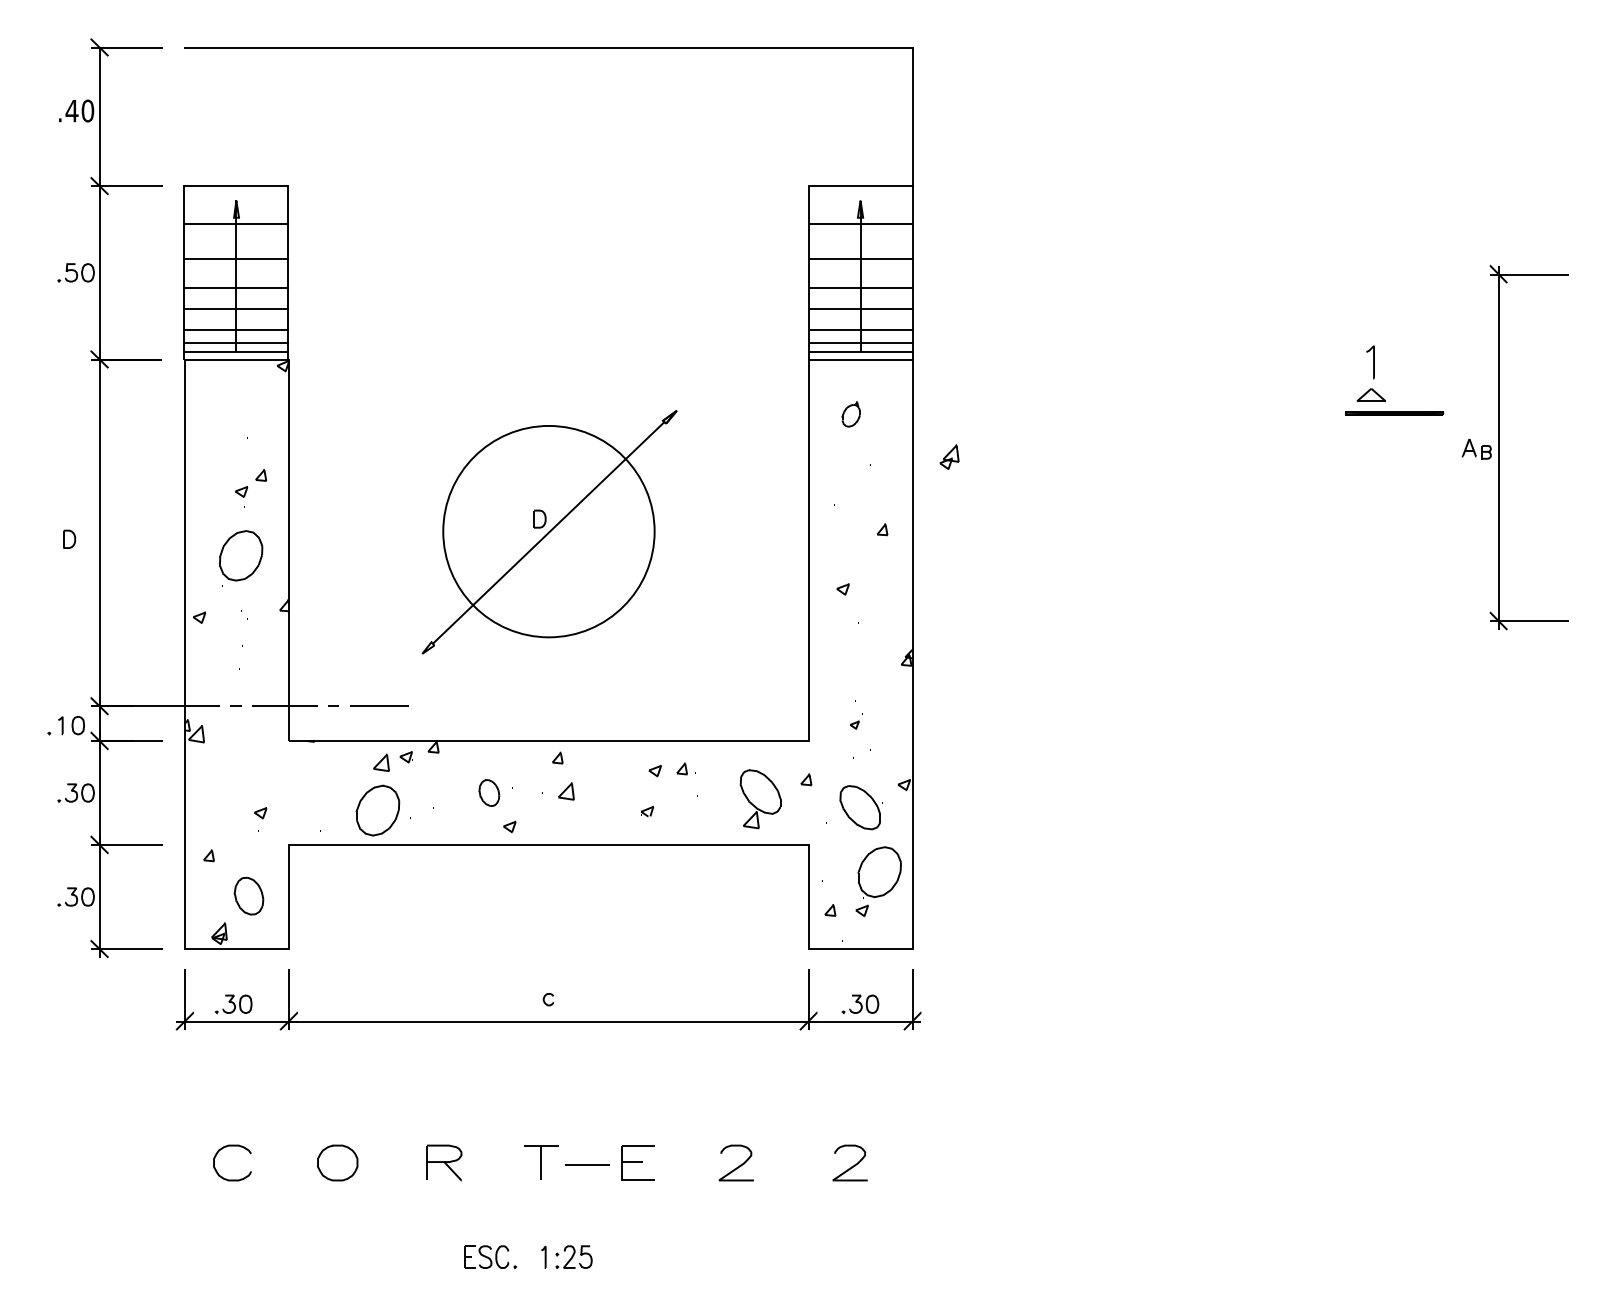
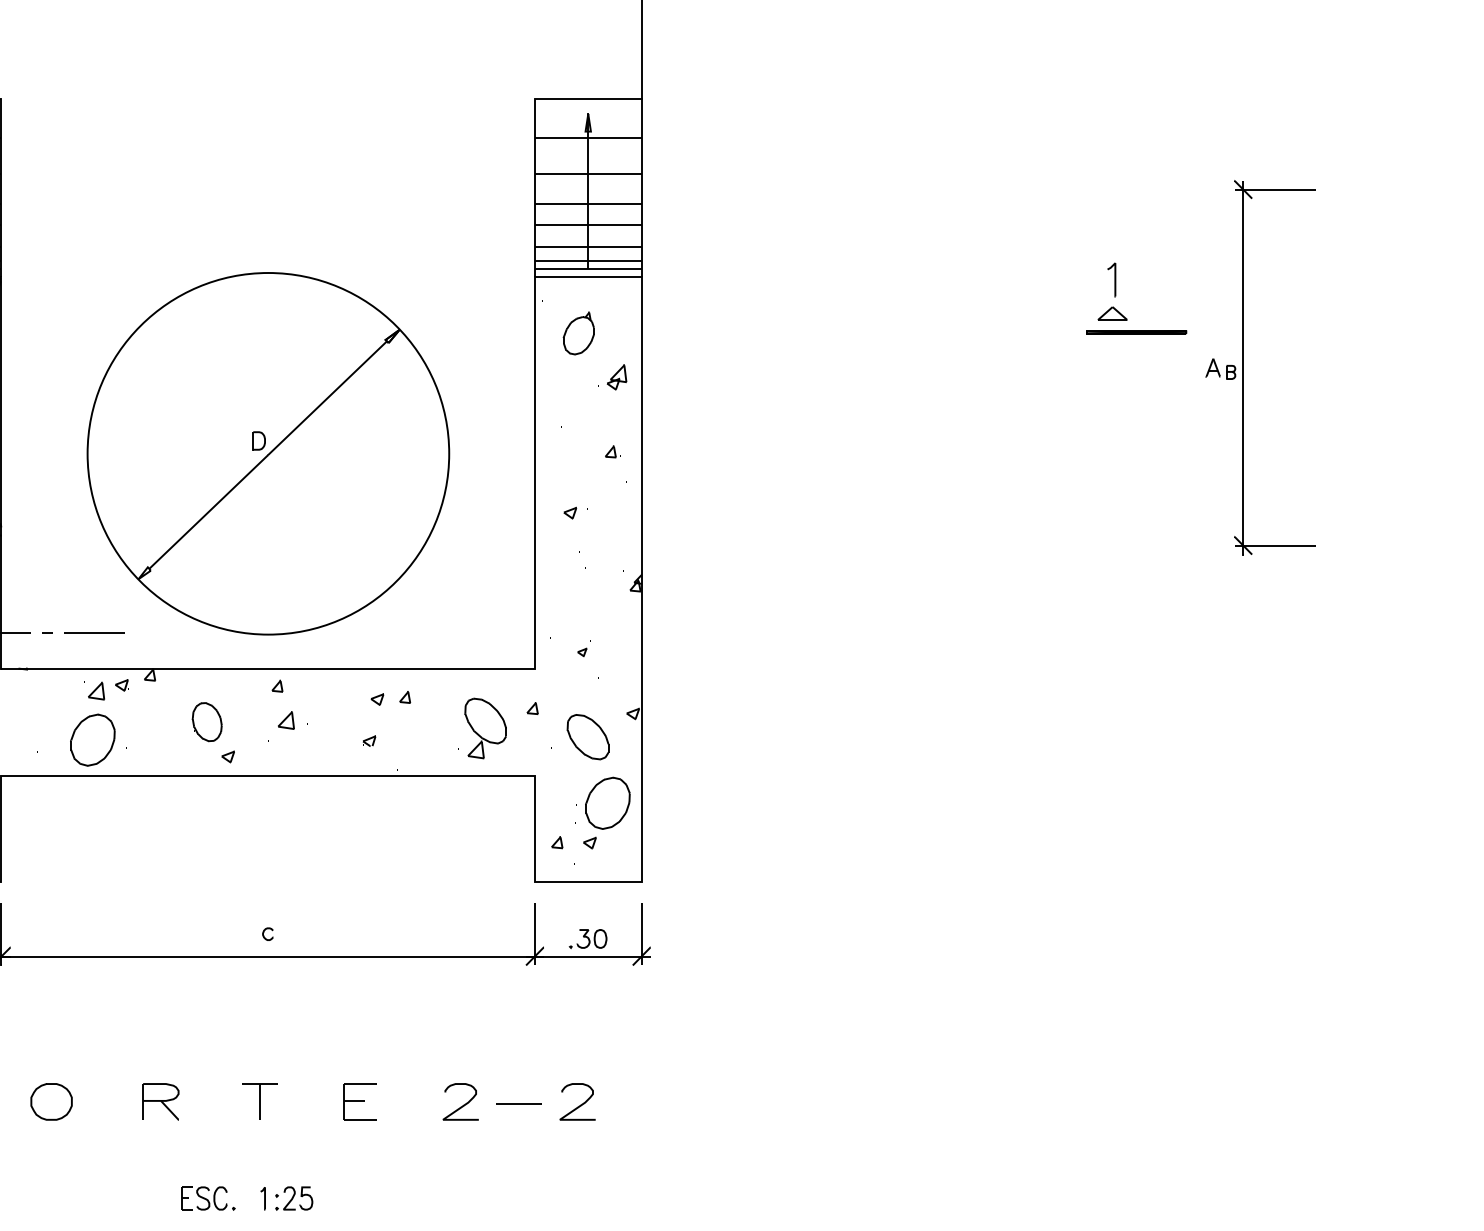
part: (850, 414) -> (577, 333), size x1.67
part: (949, 456) -> (616, 376), moved
circle: (548, 531) -> (267, 453), size x1.67
part: (489, 792) -> (207, 721), size x1.43
line: (587, 1164) -> (519, 1103), moved

